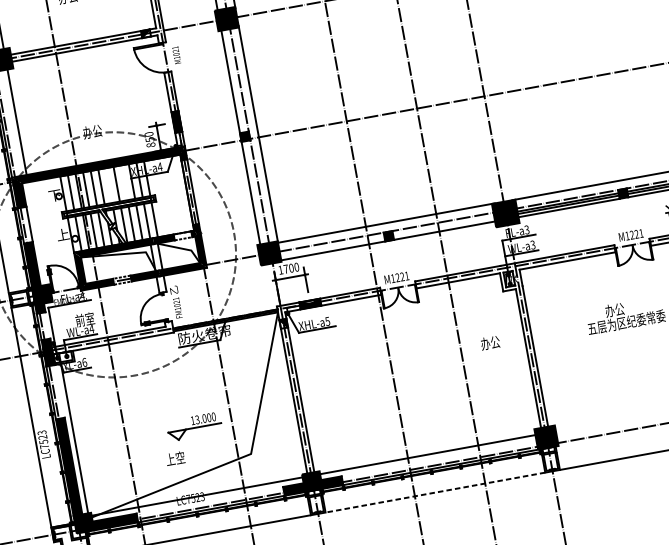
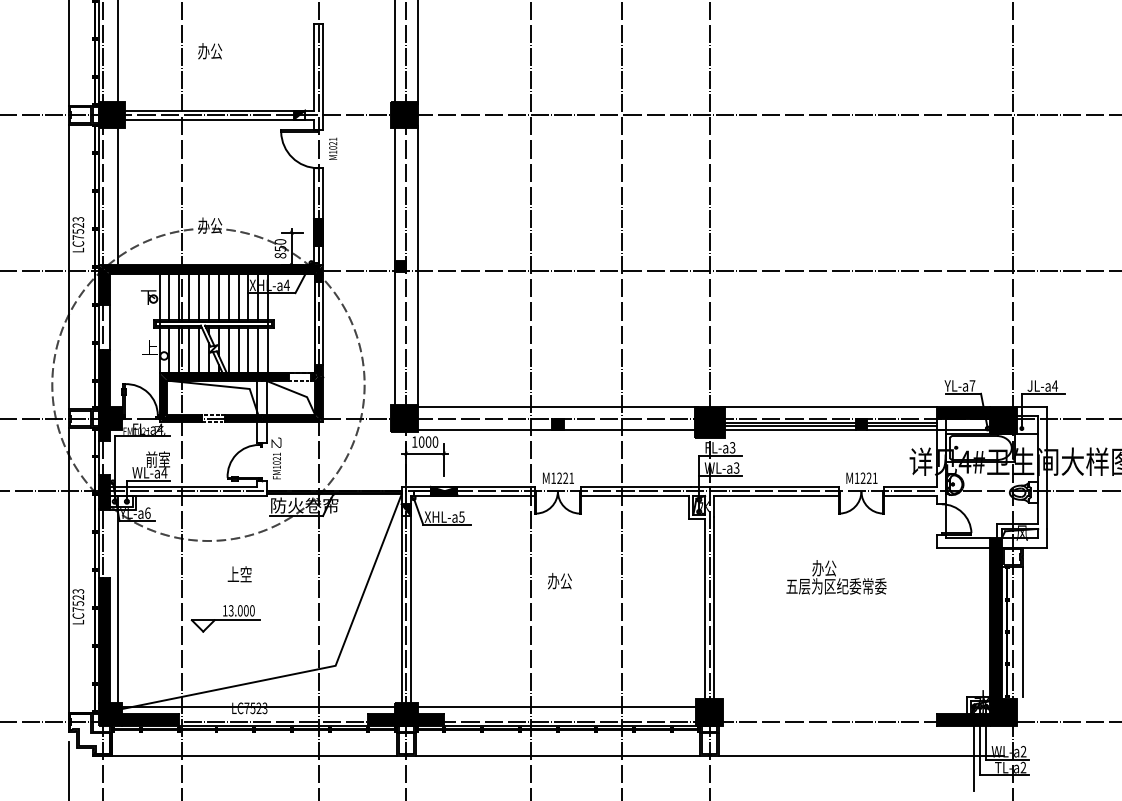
line: (124, 182) -> (238, 296), added
line: (108, 185) -> (218, 296), added
text: (285, 268) -> (421, 441), 1700 -> 1000
text: (490, 343) -> (559, 581), moved
part: (194, 426) -> (225, 618), moved
text: (175, 458) -> (239, 574), moved
line: (435, 492) -> (557, 756), dashed -> solid

